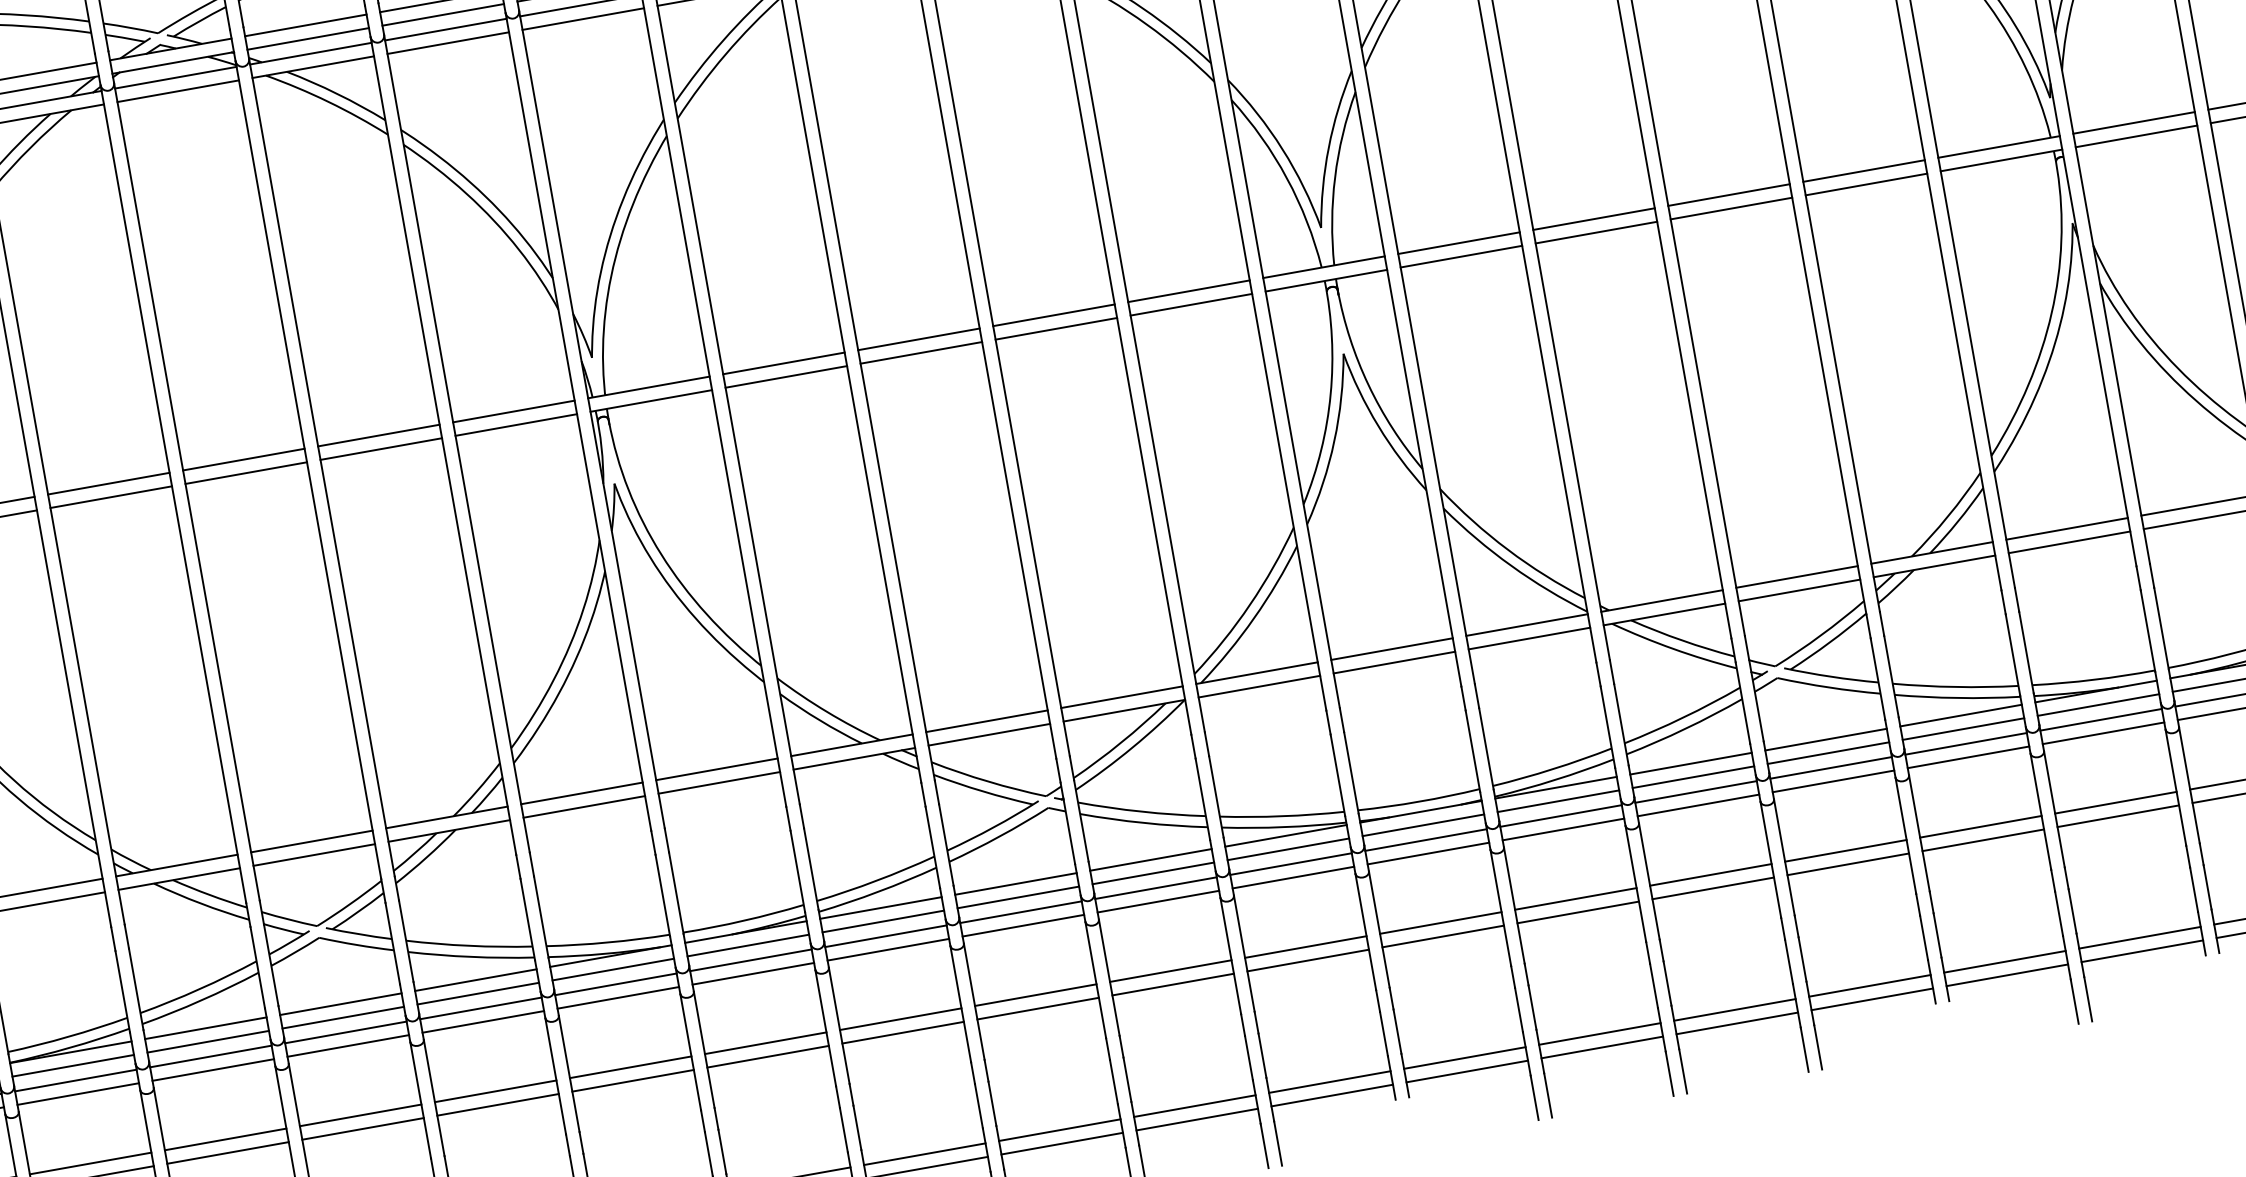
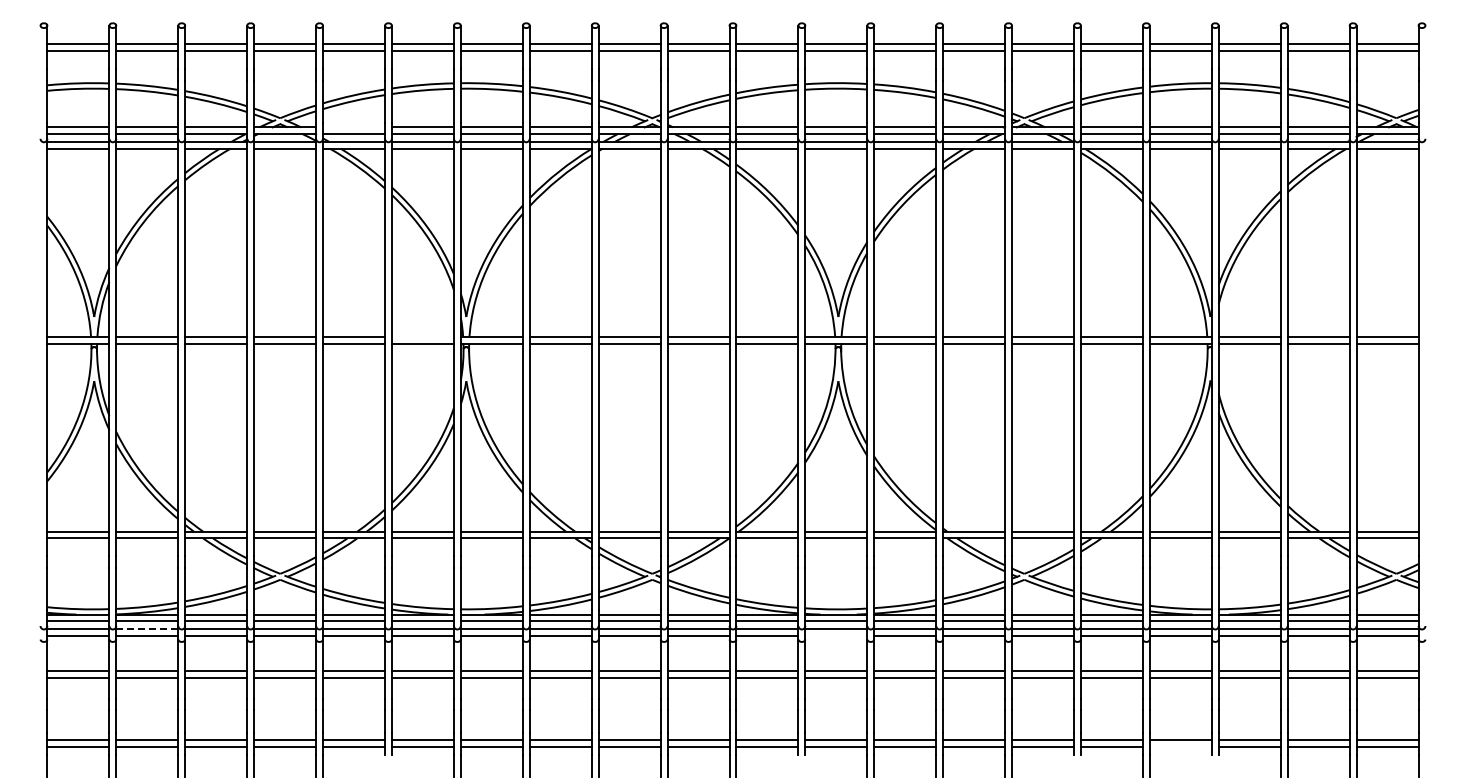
line: (306, 25) -> (354, 127), removed
line: (512, 411) -> (422, 336), removed
line: (1428, 852) -> (836, 635), removed
line: (2141, 952) -> (1180, 747), removed
line: (74, 1079) -> (146, 628), solid -> dashed

